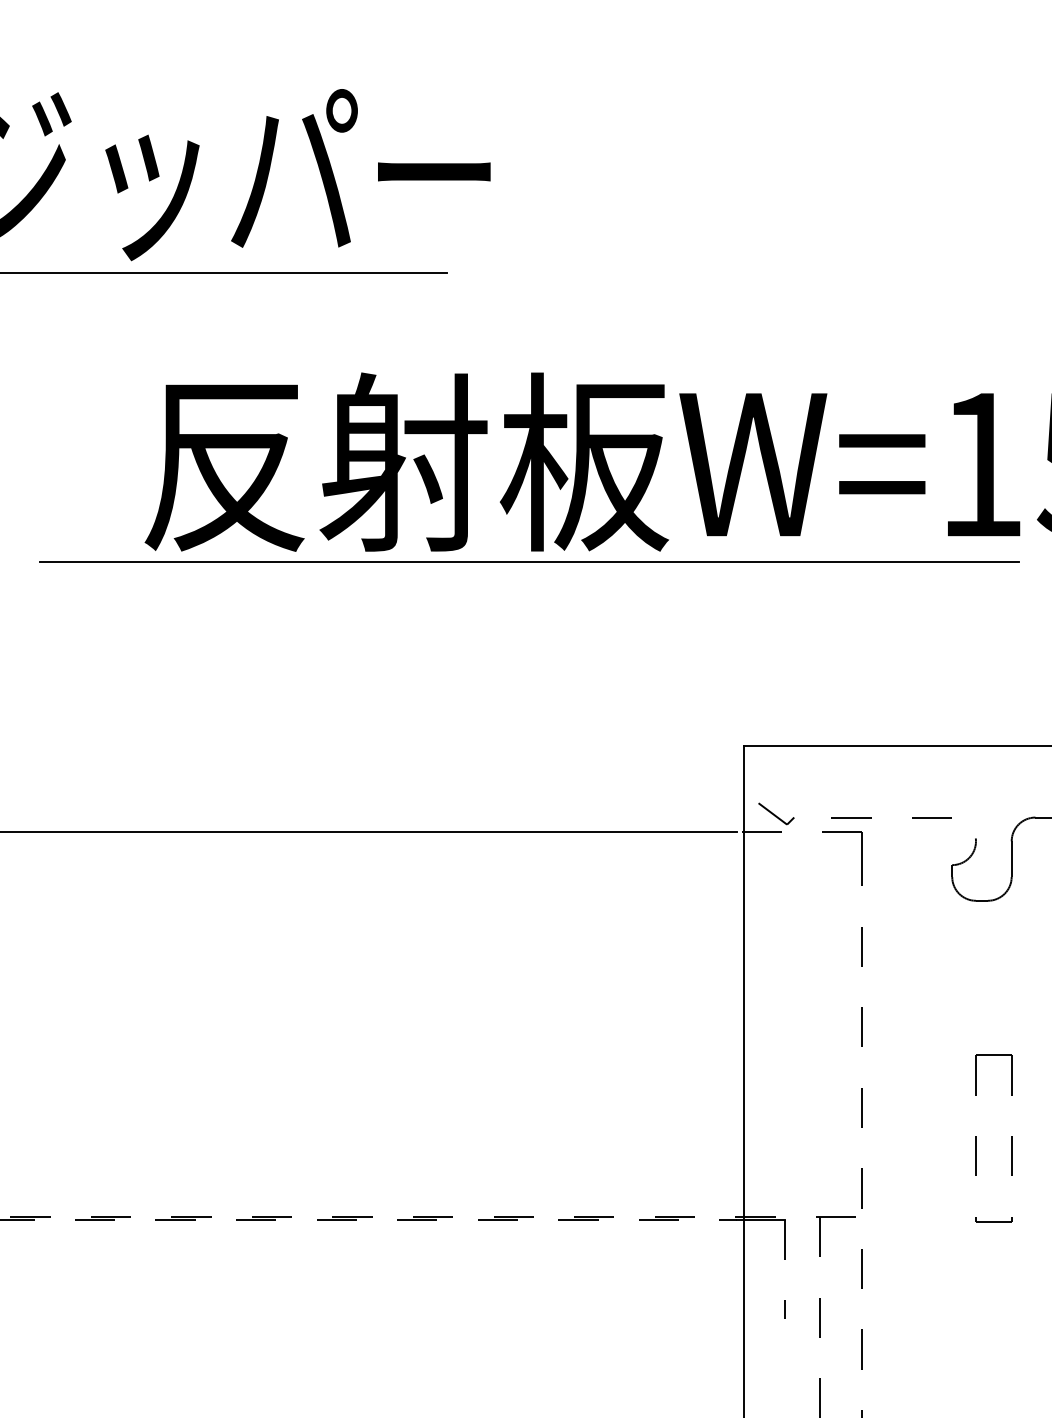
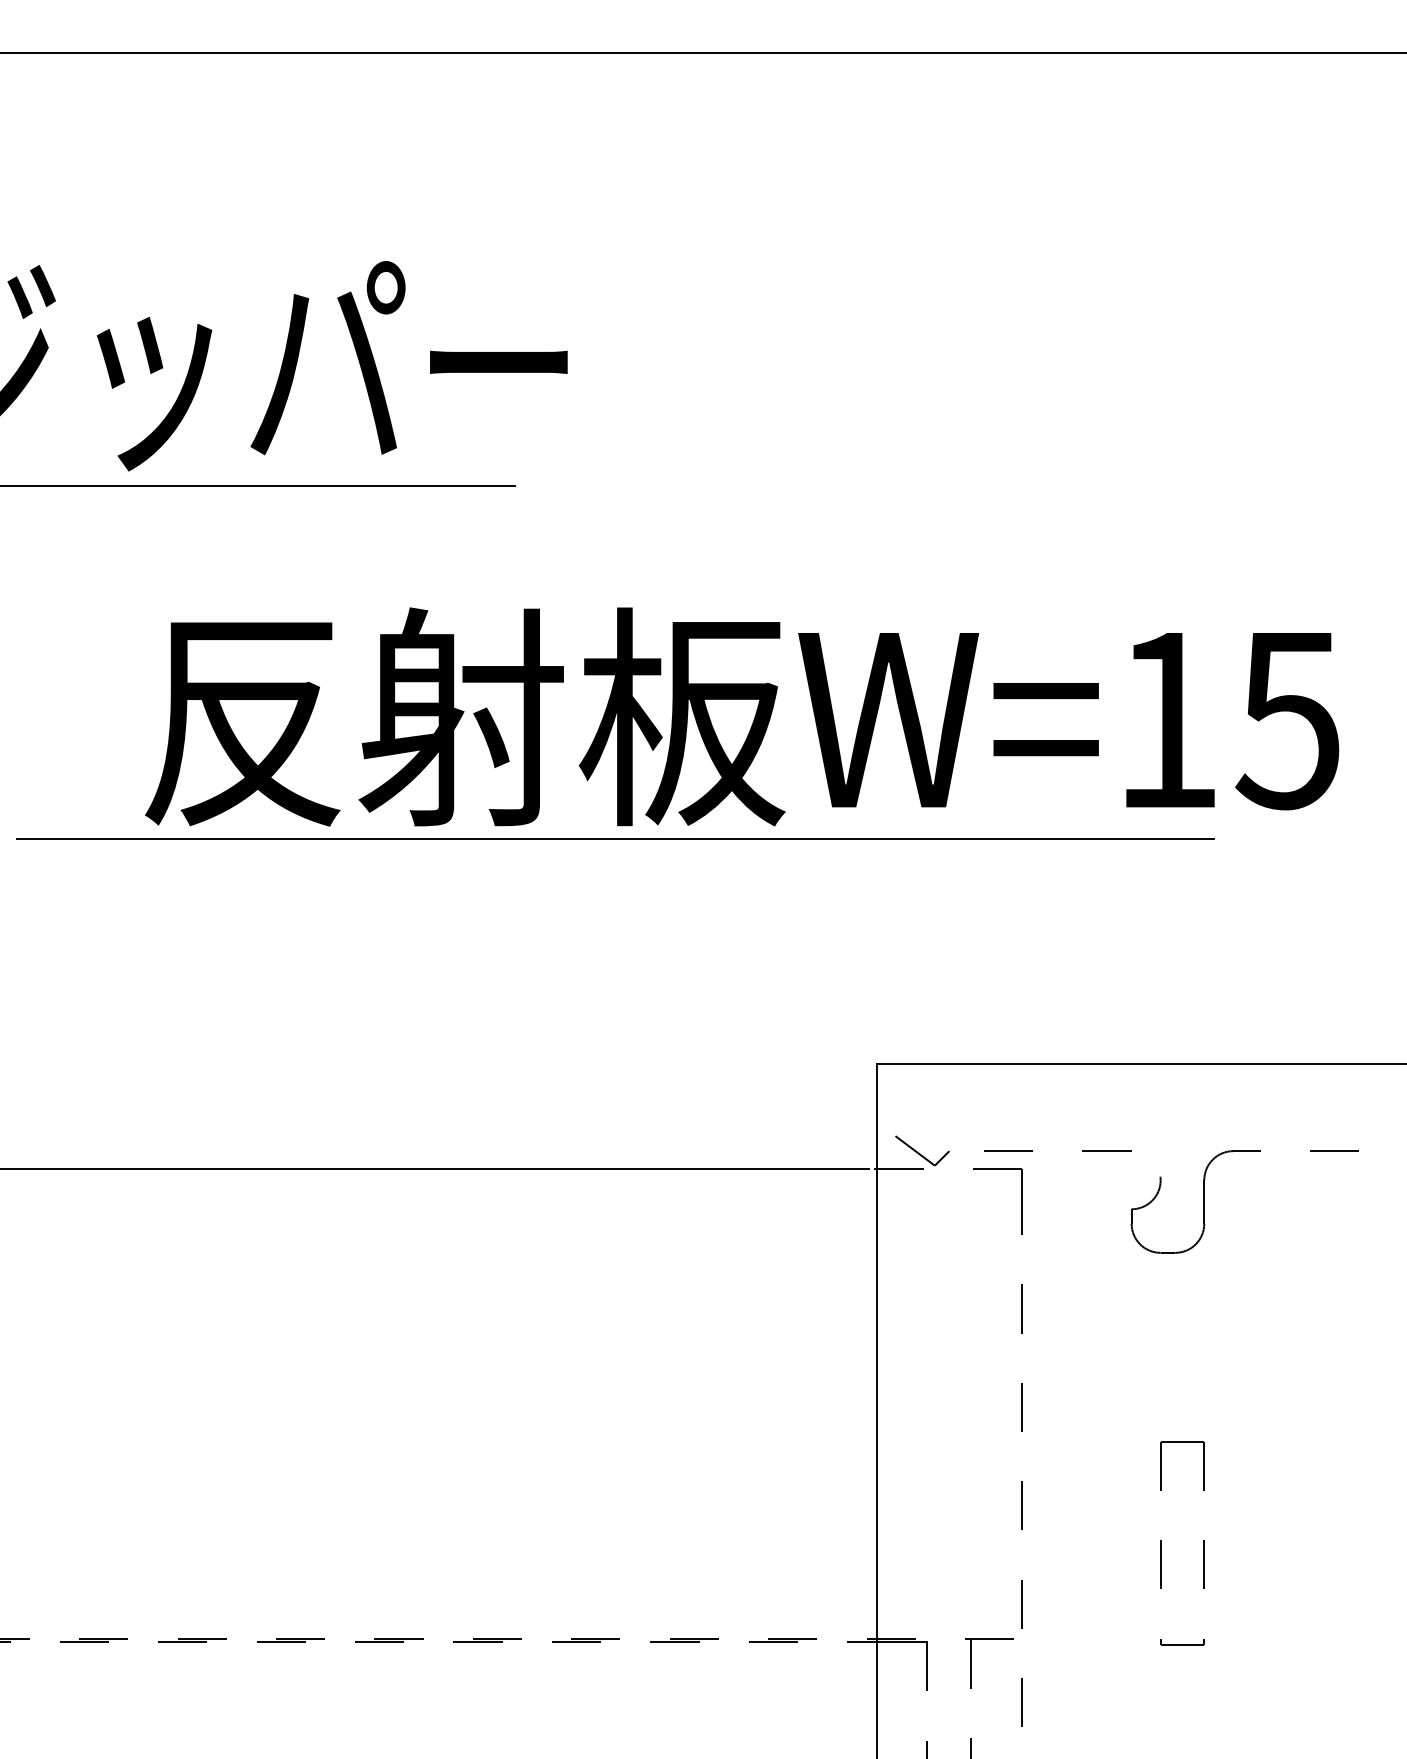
part: (781, 817) -> (922, 1150), size x1.67

